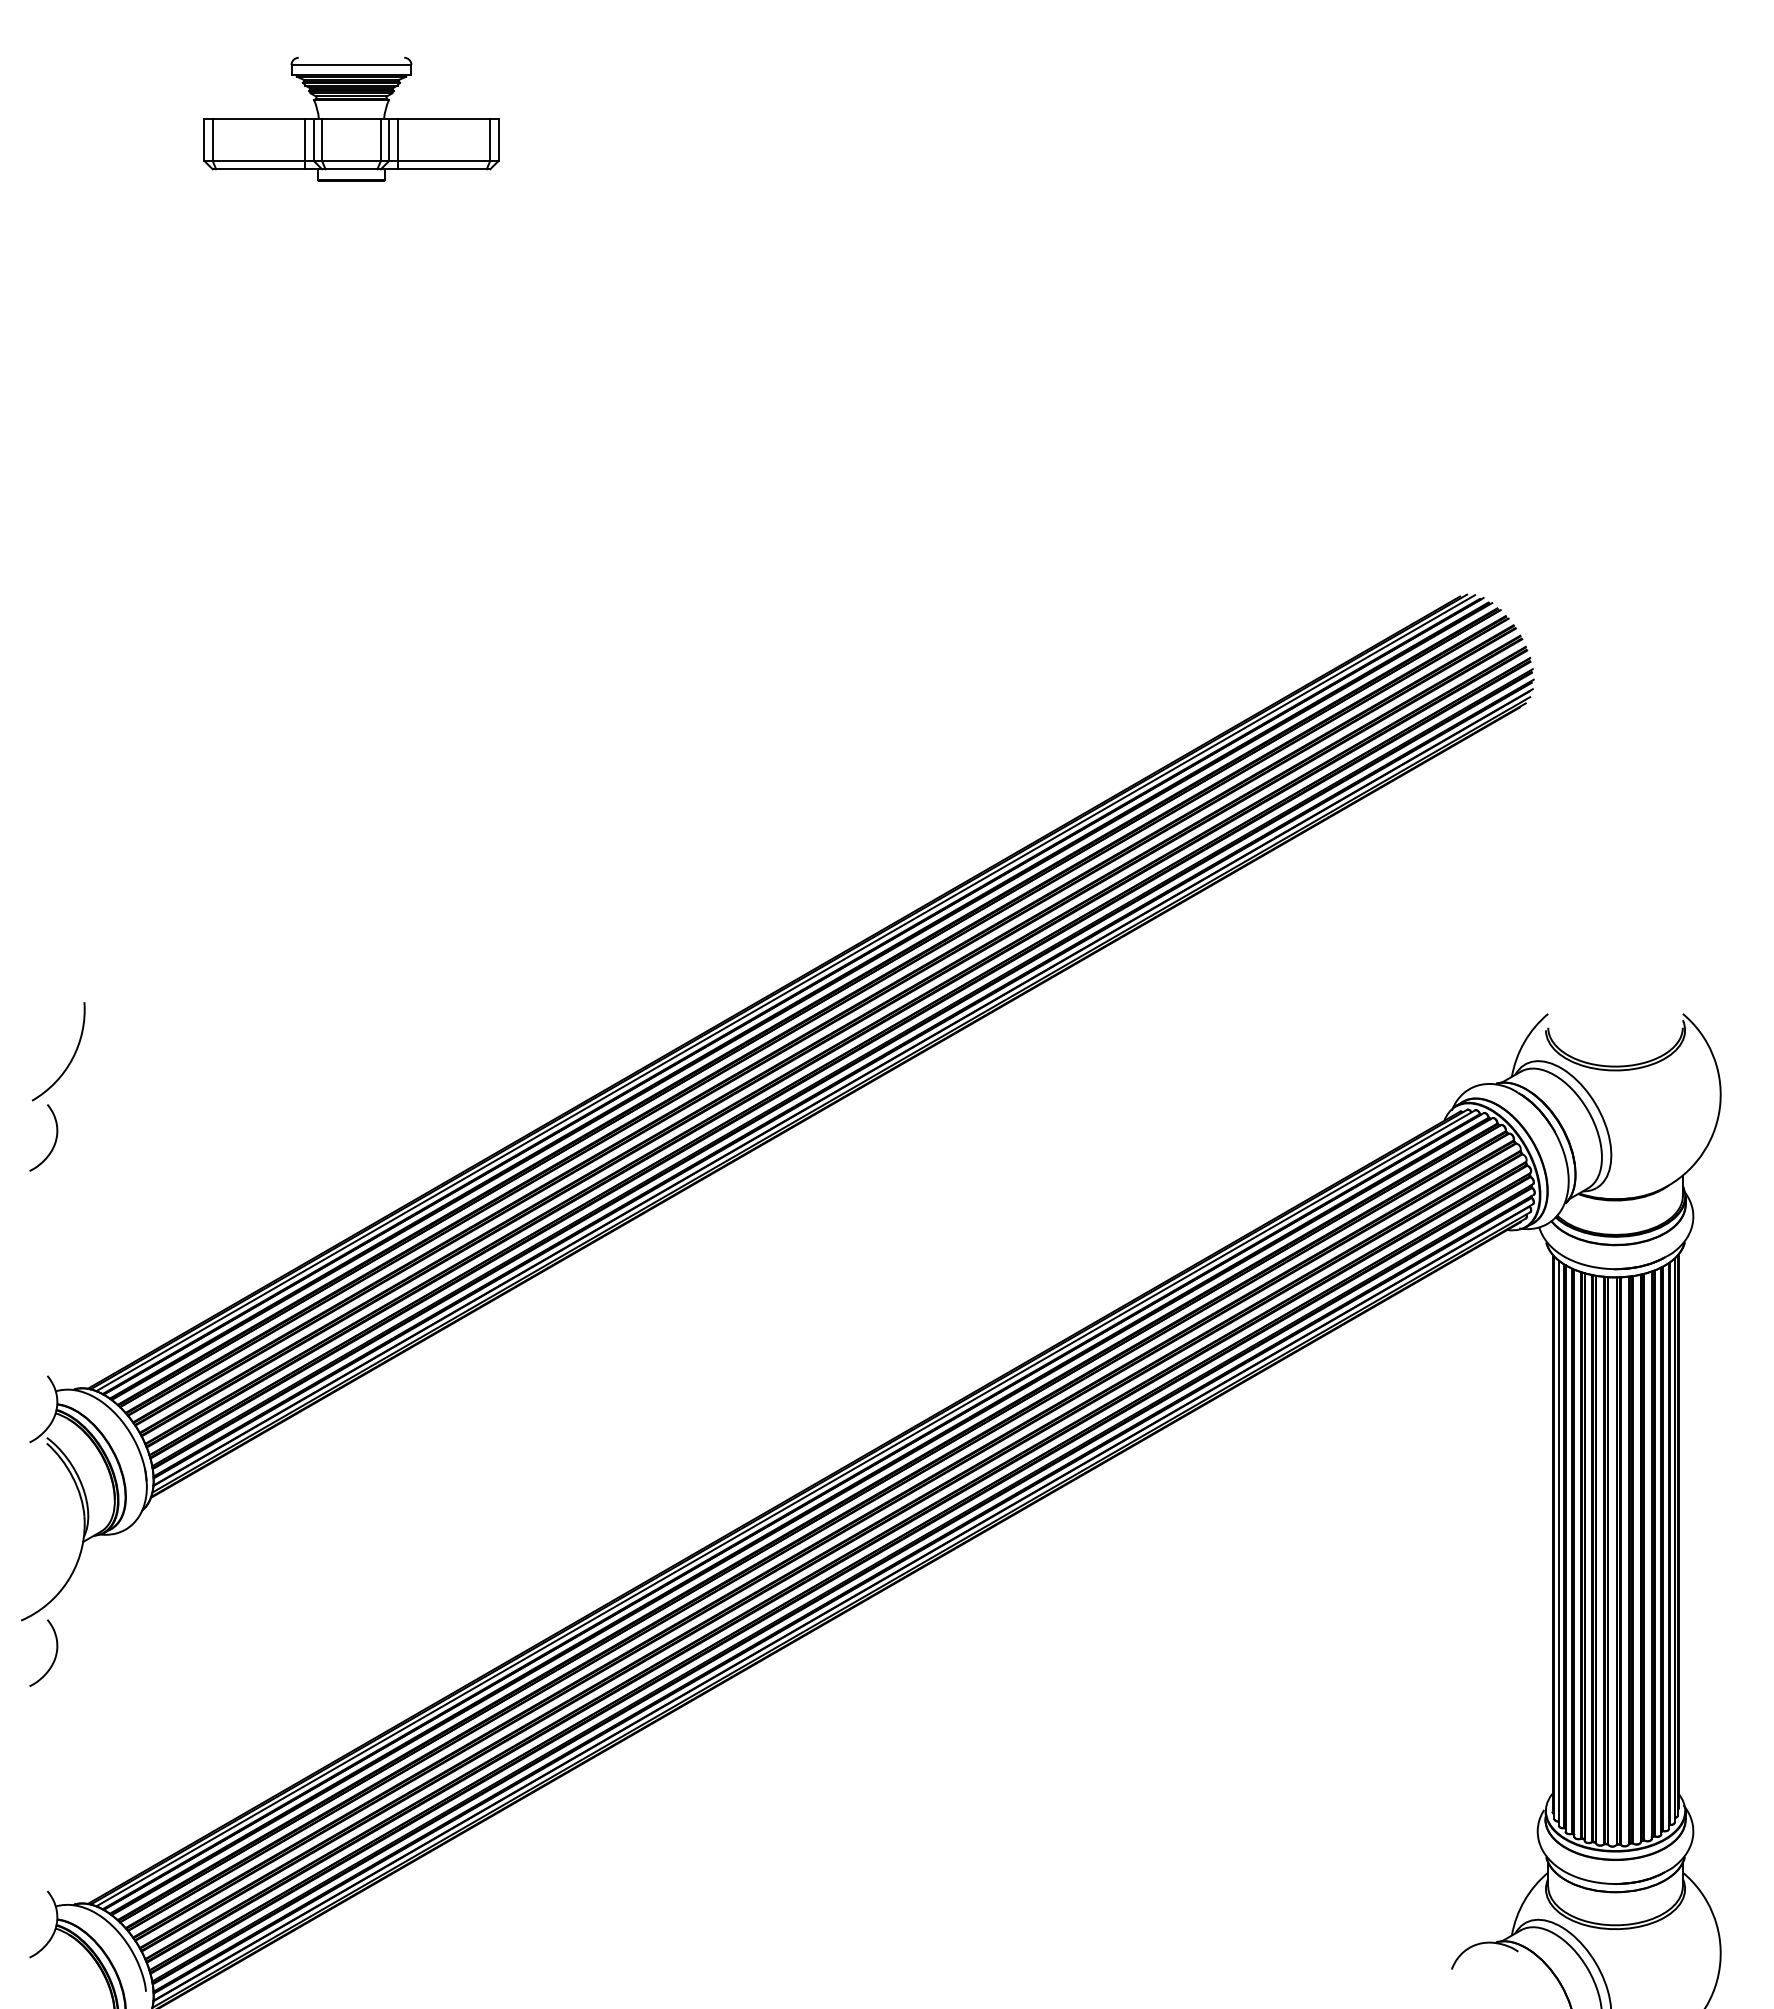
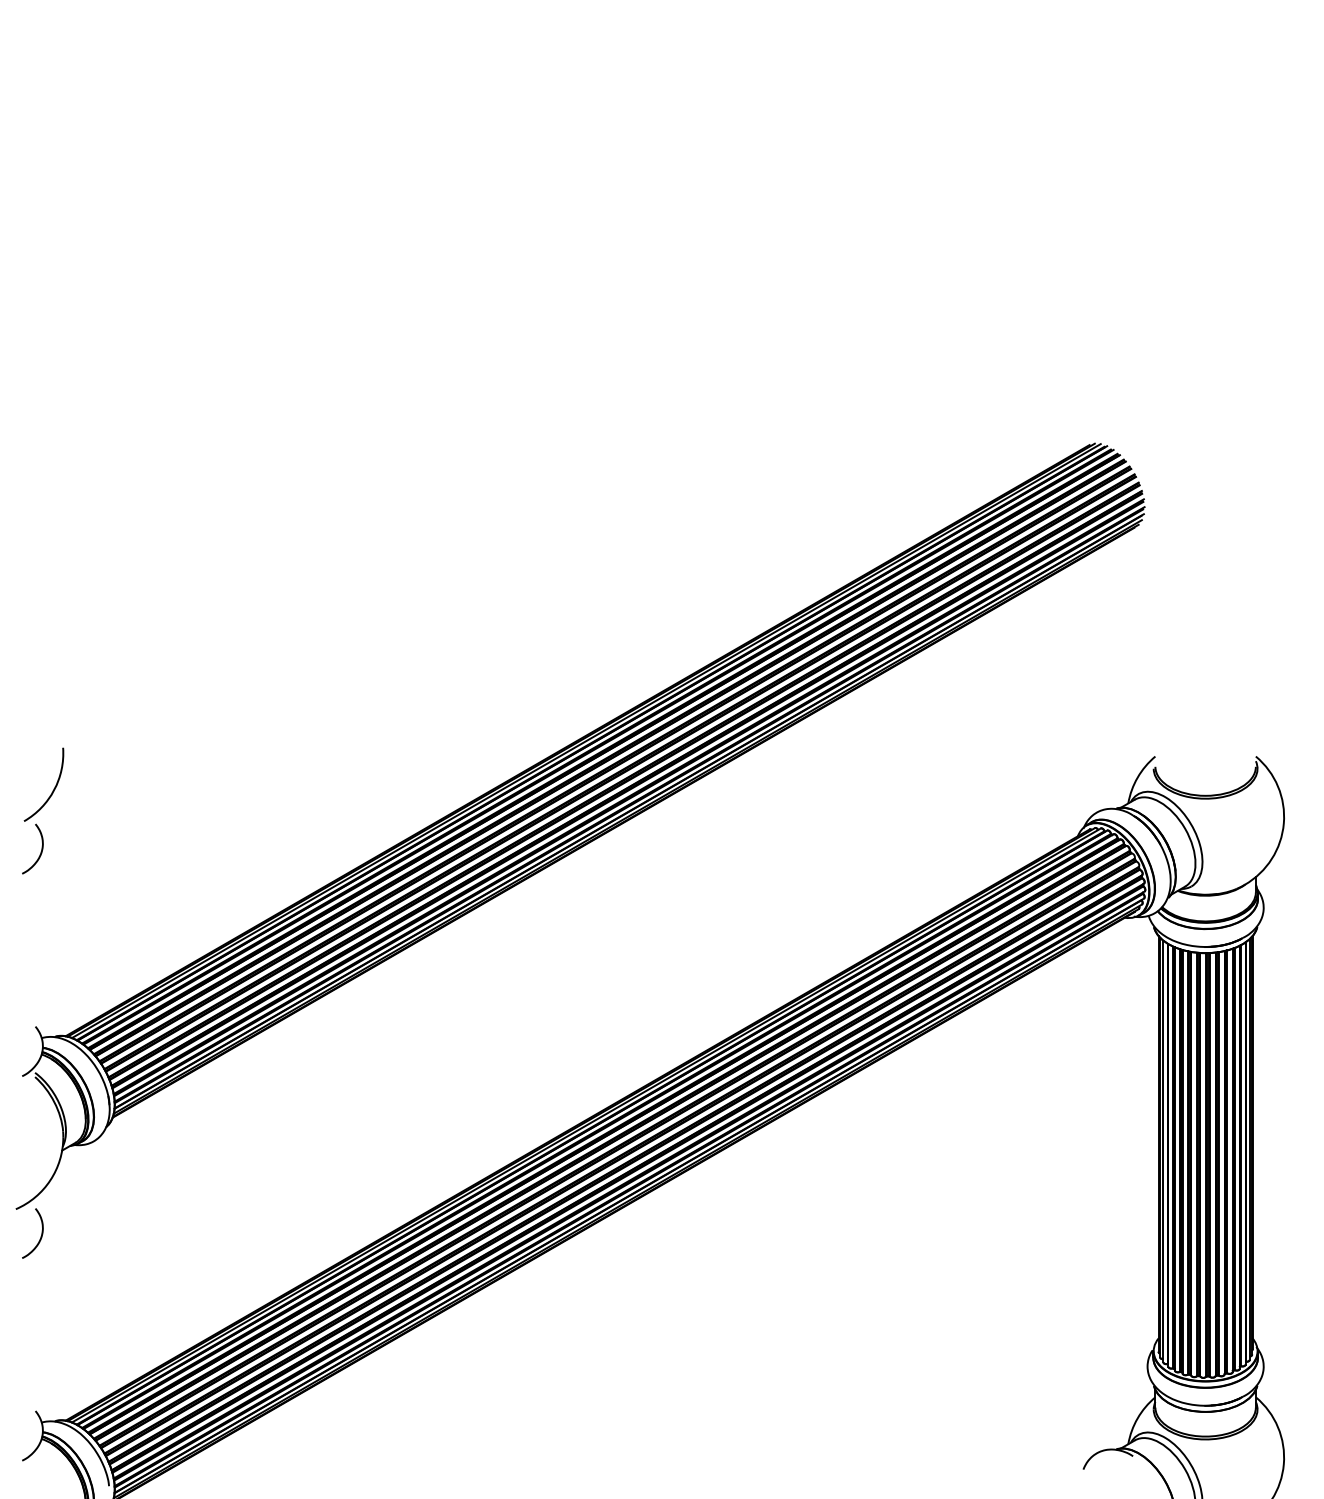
part: (351, 119) -> (262, 89), removed

